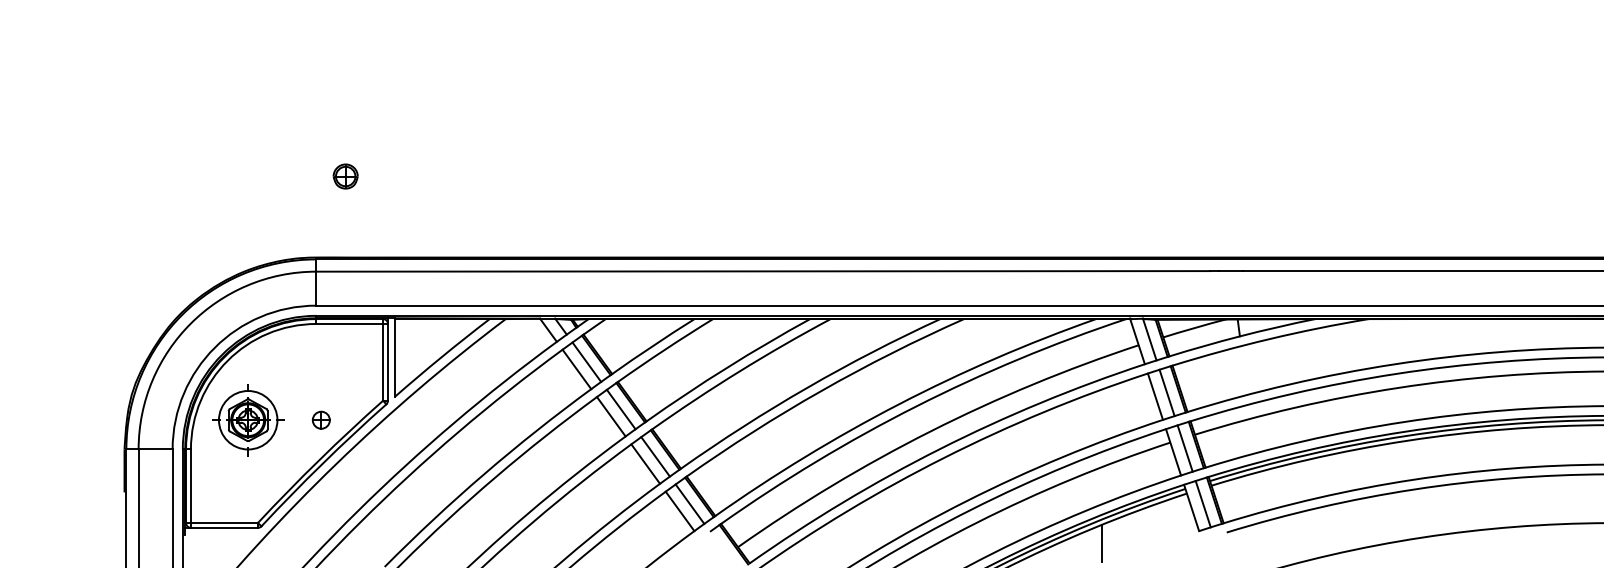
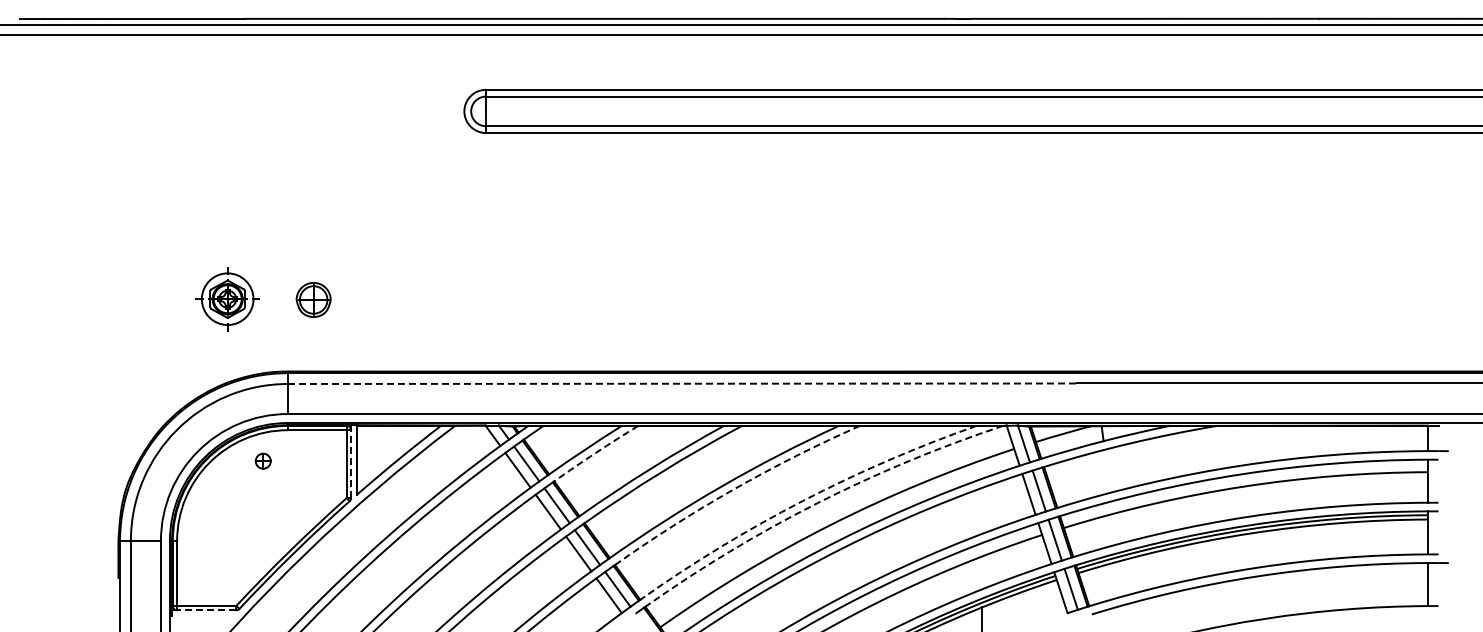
part: (345, 175) -> (313, 299), size x1.6
line: (763, 271) -> (682, 383), solid -> dashed
arc: (664, 349) -> (595, 452), solid -> dashed
line: (388, 362) -> (351, 464), solid -> dashed
arc: (822, 391) -> (734, 489), solid -> dashed
arc: (899, 404) -> (802, 501), solid -> dashed
arc: (915, 406) -> (817, 503), solid -> dashed
part: (320, 419) -> (262, 460), moved
part: (247, 420) -> (227, 299), moved
line: (224, 528) -> (206, 610), solid -> dashed

